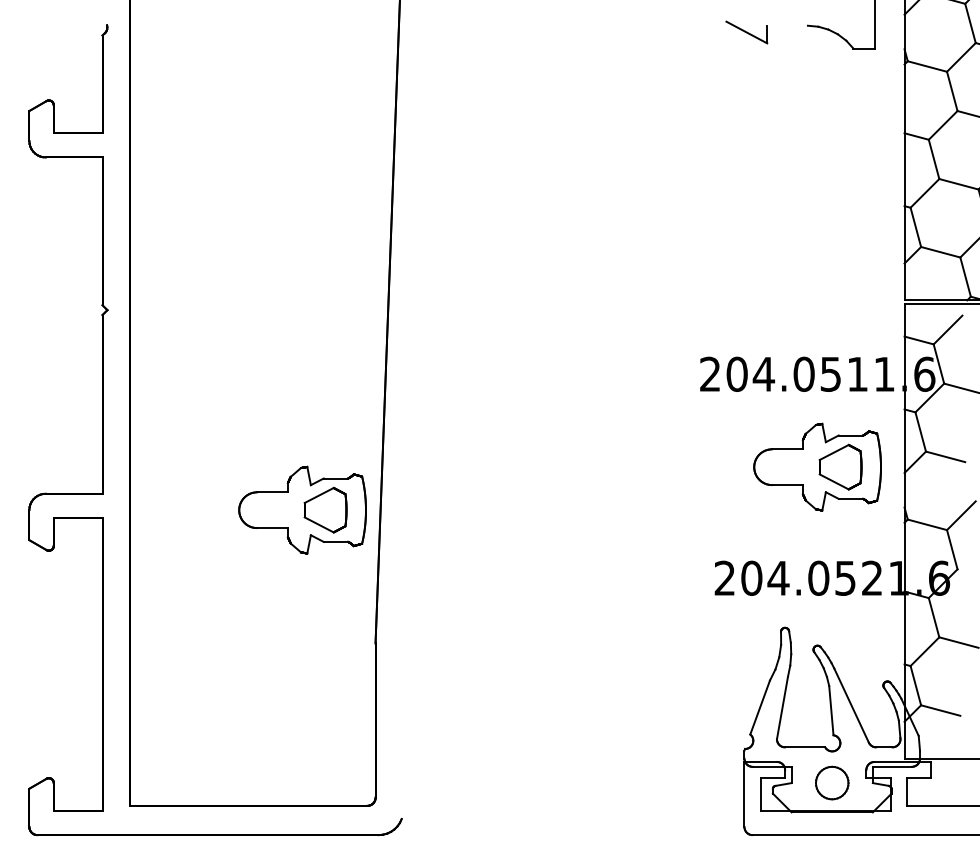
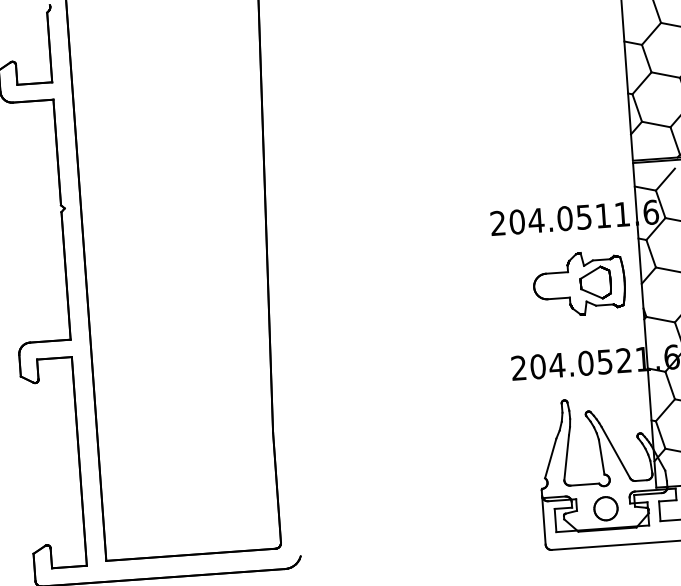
part: (302, 509) -> (214, 340), removed

